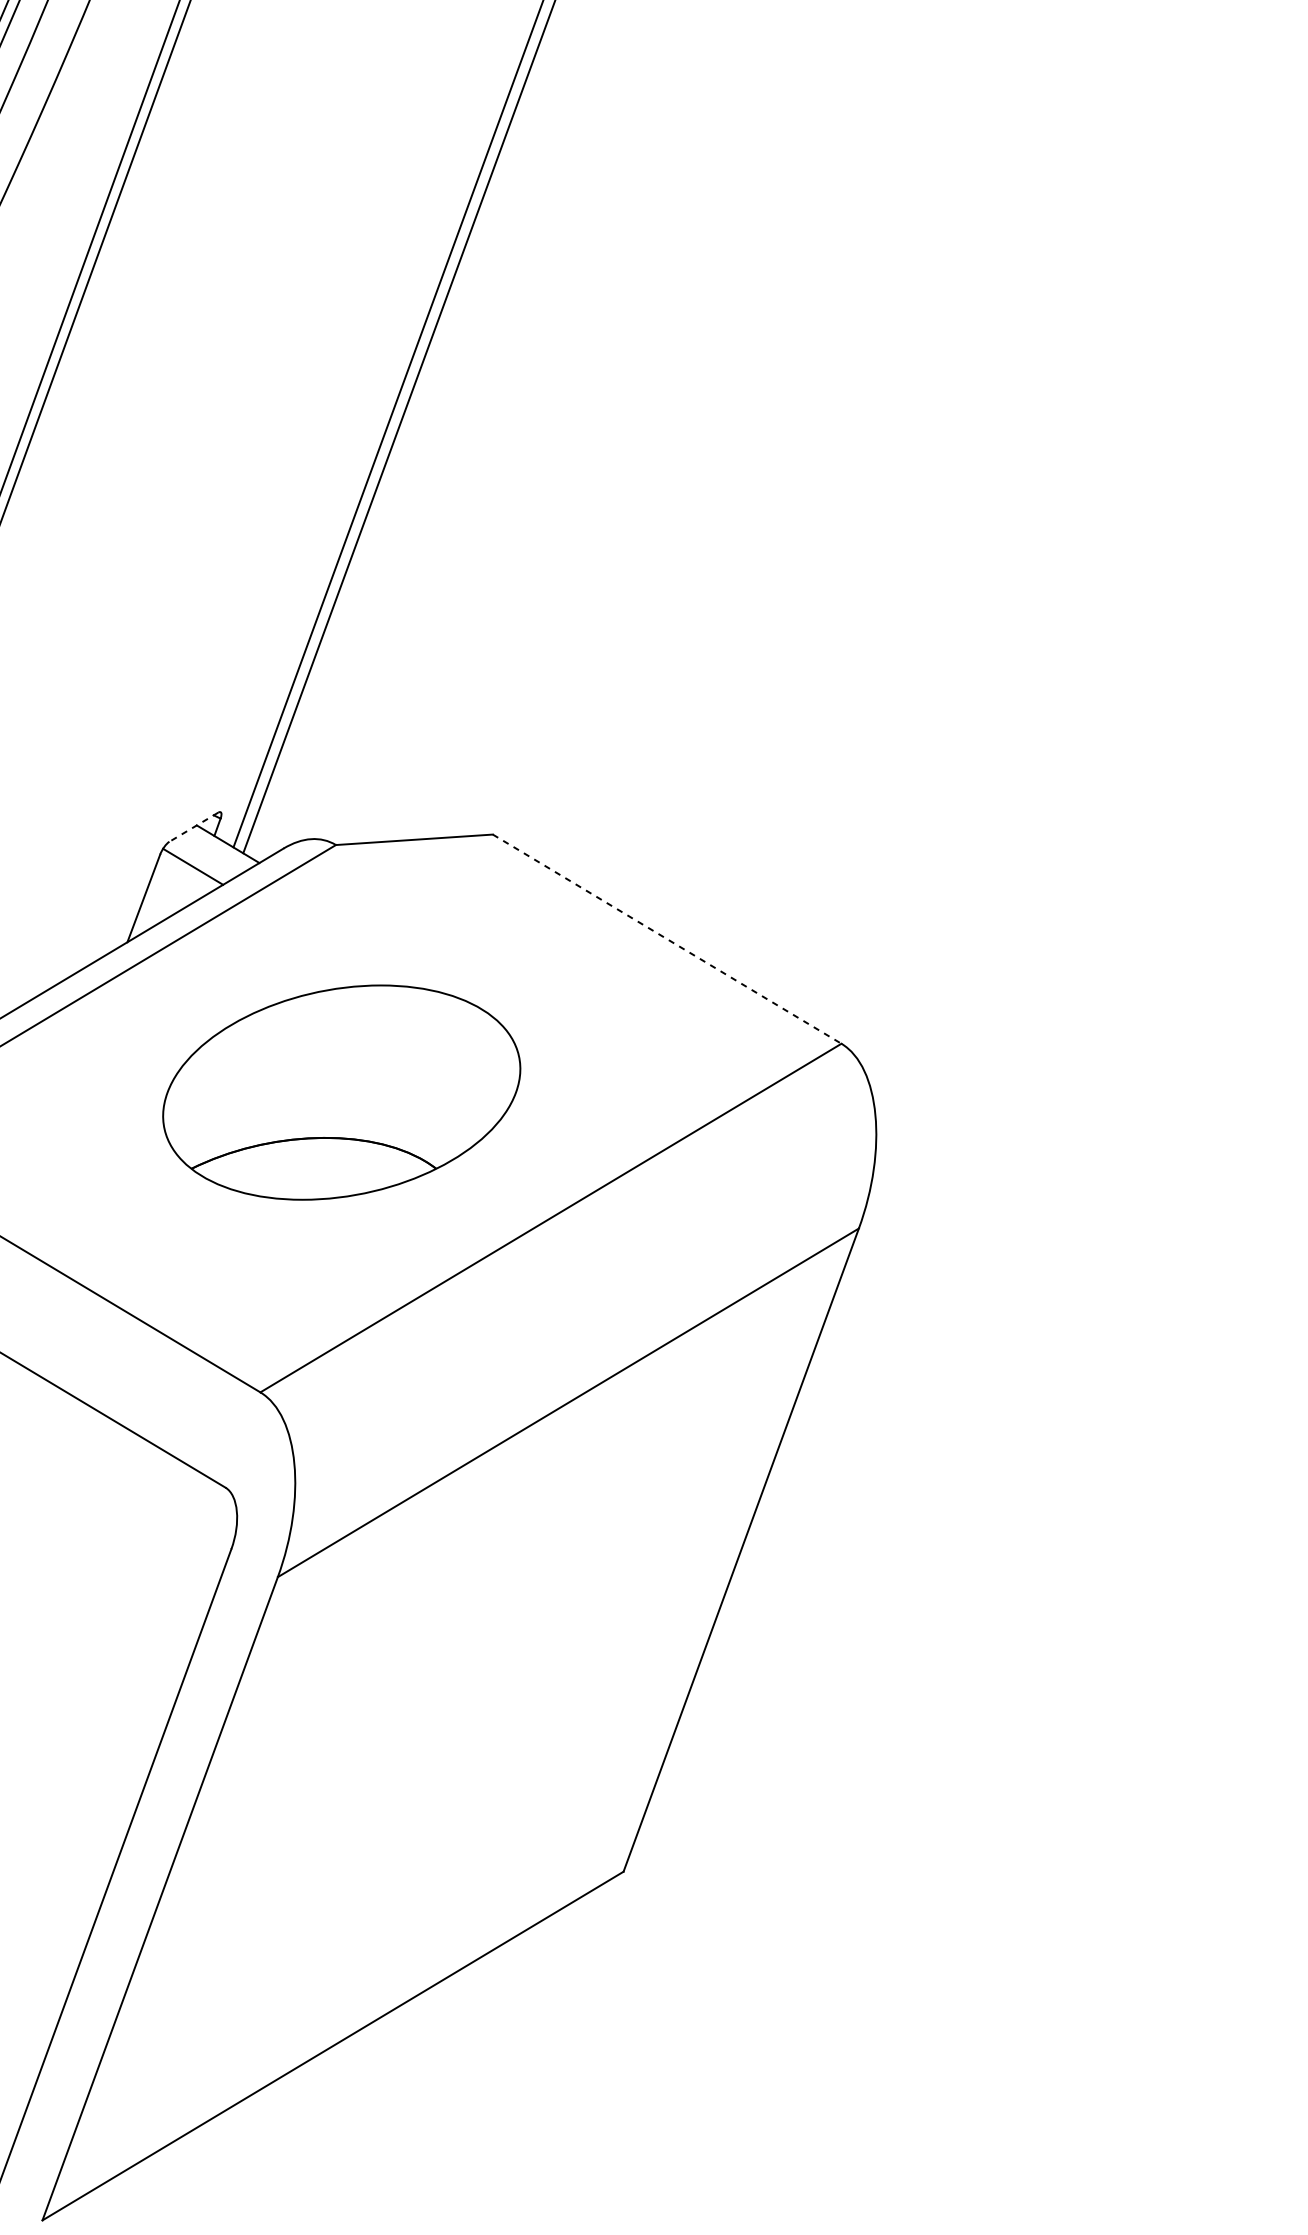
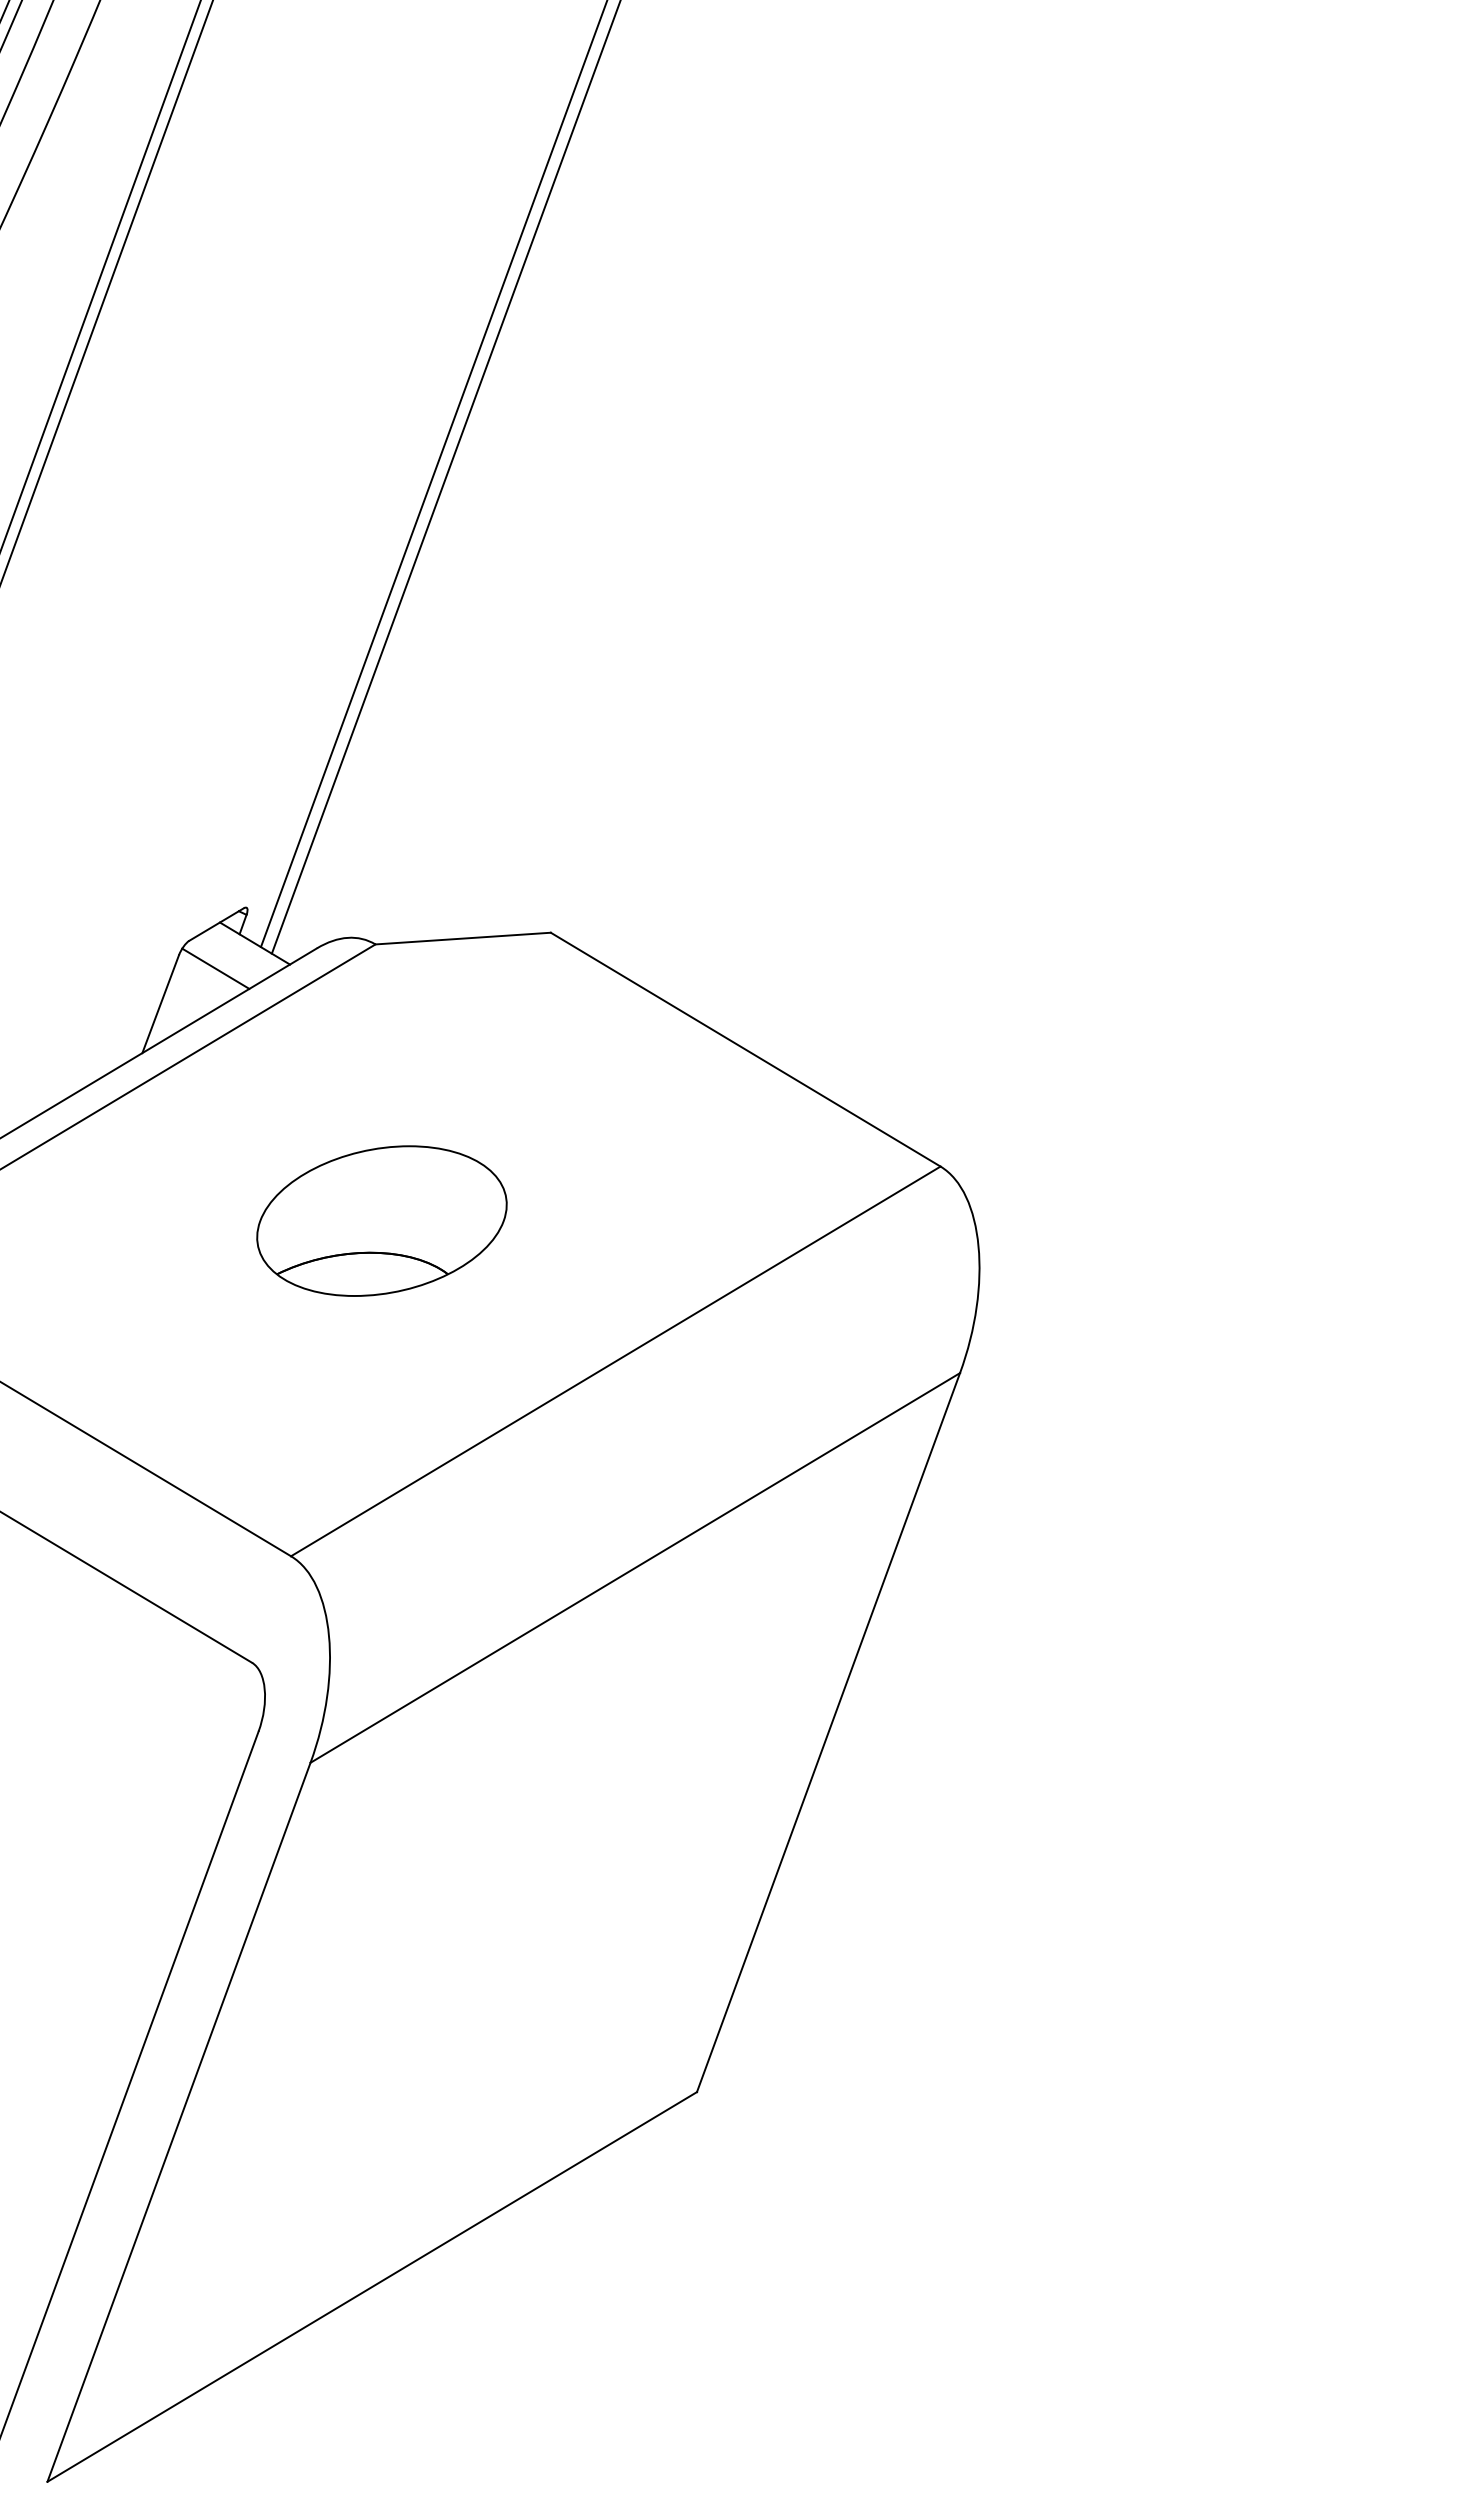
line: (193, 827) -> (216, 924), dashed -> solid
line: (667, 939) -> (746, 1049), dashed -> solid
part: (341, 1092) -> (381, 1220), size x0.62

